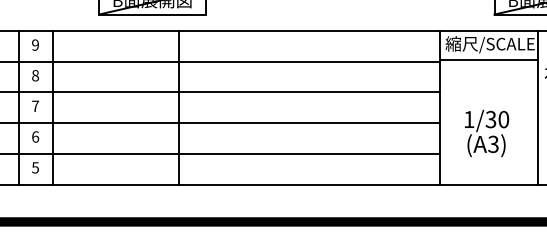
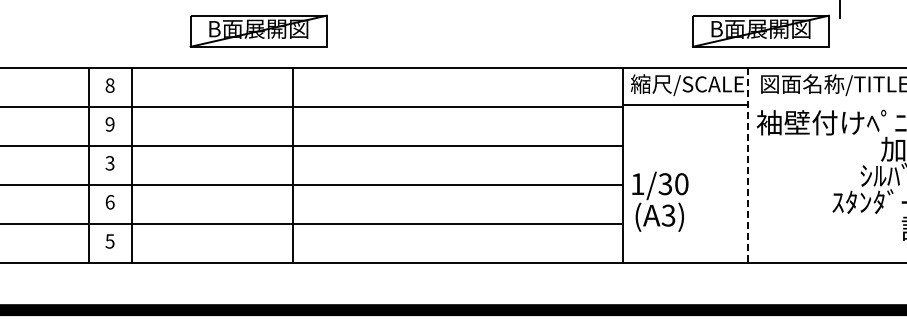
text: (35, 45) -> (109, 85), 9 -> 8
text: (35, 75) -> (109, 124), 8 -> 9
text: (35, 106) -> (109, 163), 7 -> 3
line: (538, 108) -> (748, 165), solid -> dashed
text: (487, 133) -> (660, 201), moved

